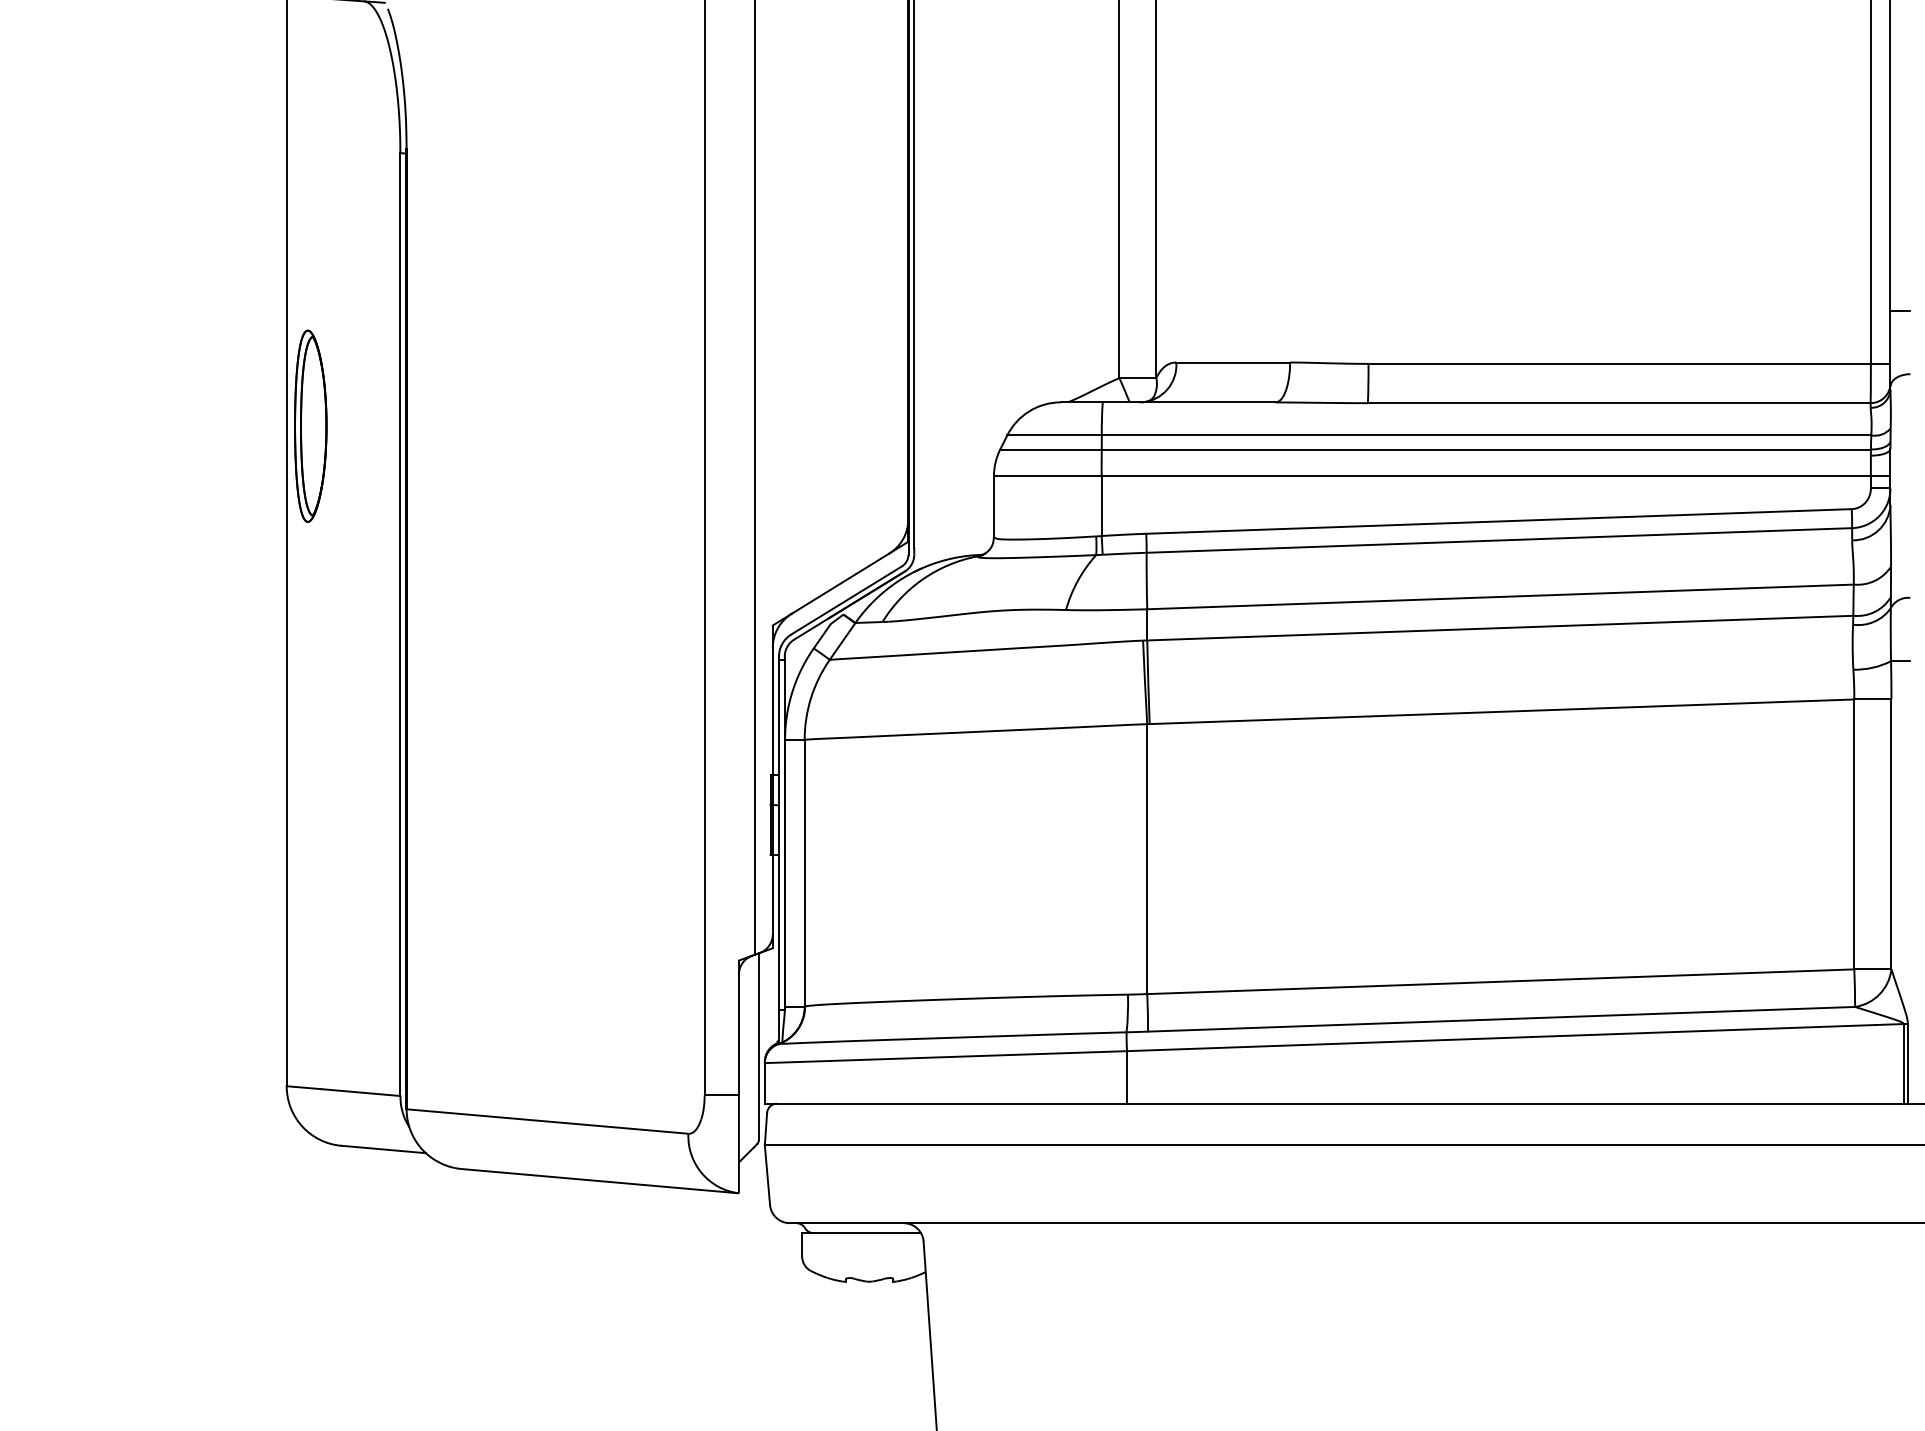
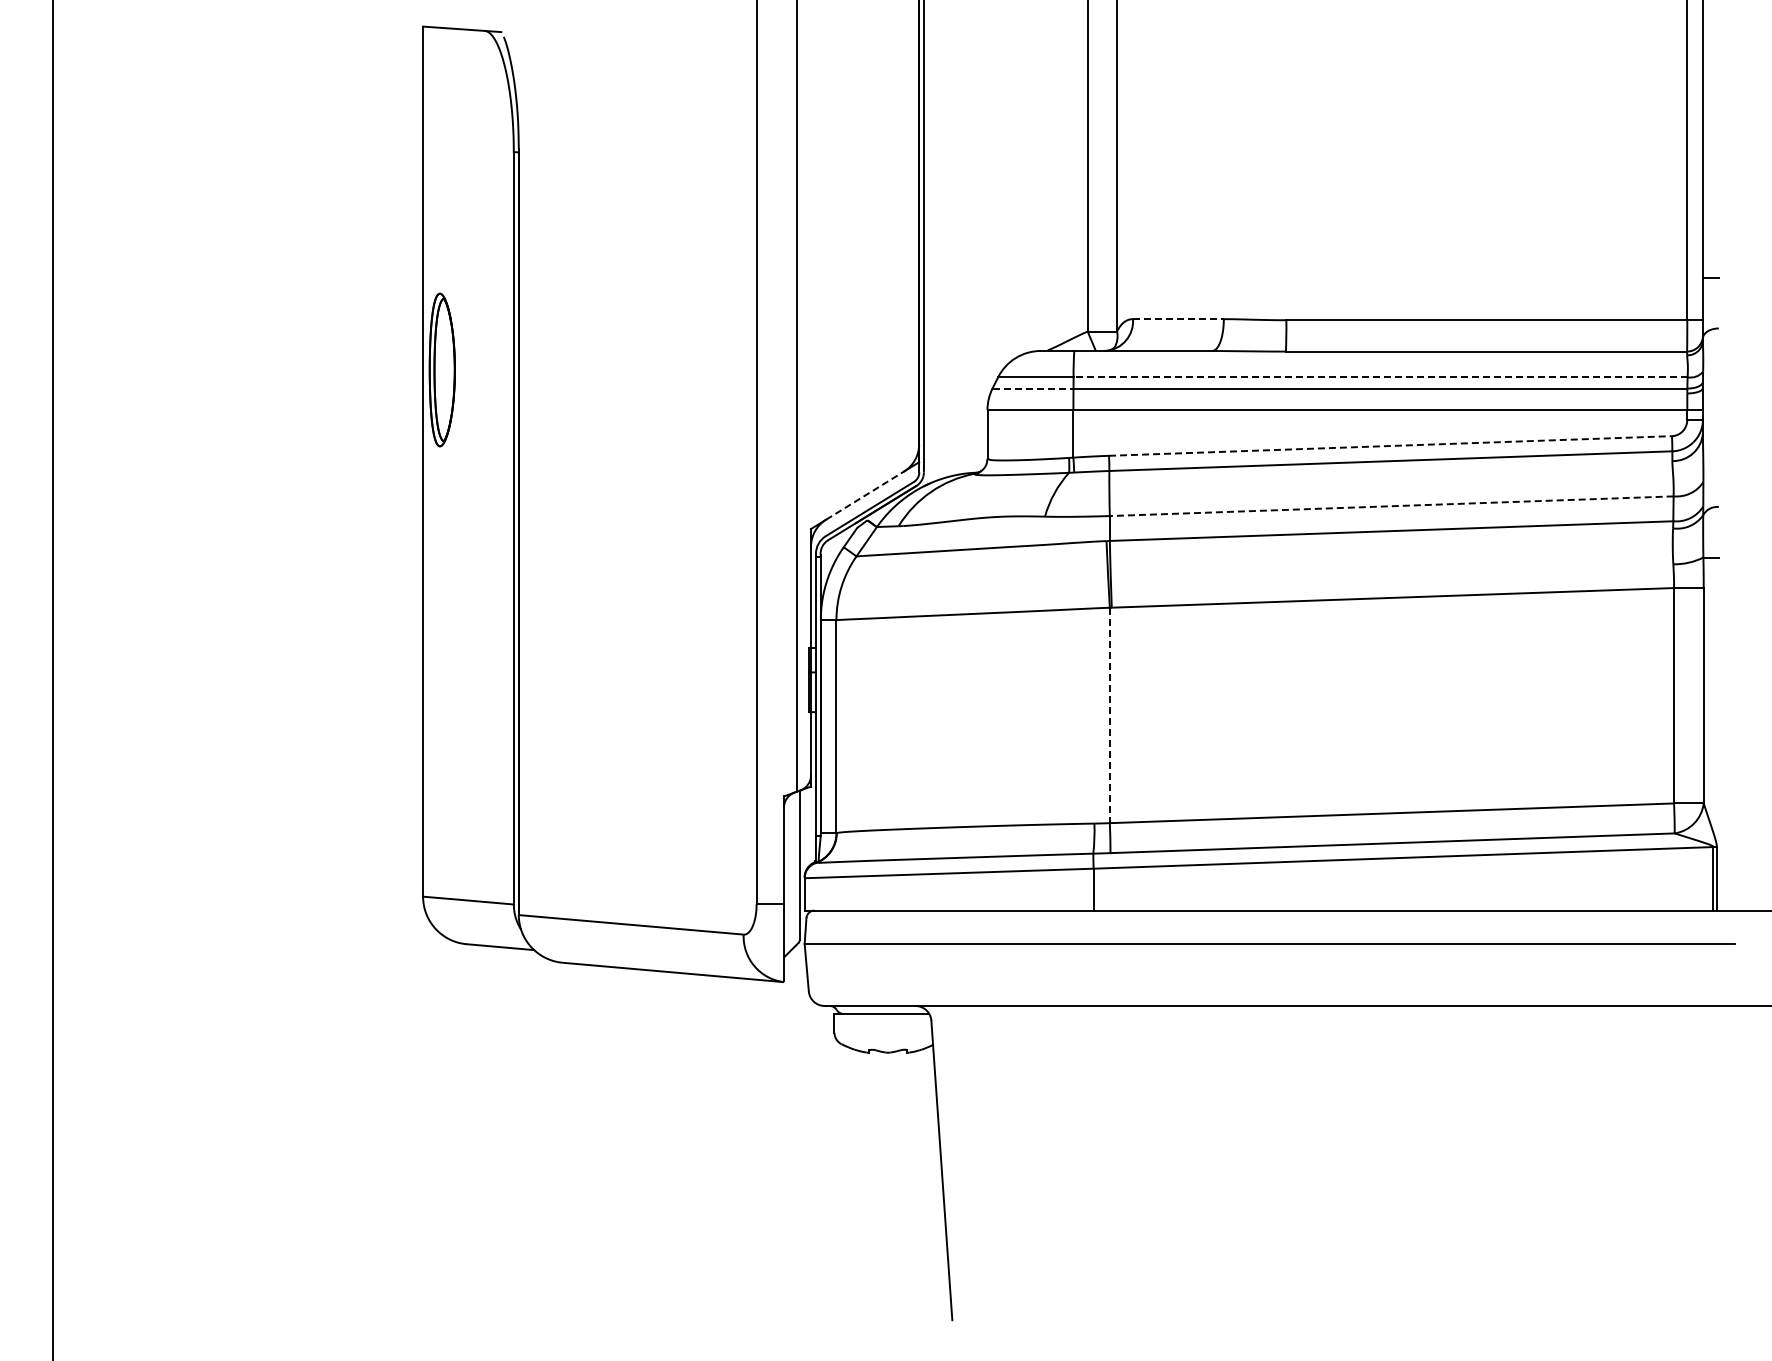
line: (1233, 362) -> (1178, 319), solid -> dashed
line: (1486, 435) -> (1380, 377), solid -> dashed
line: (1051, 449) -> (1033, 388), solid -> dashed
line: (1498, 522) -> (1390, 446), solid -> dashed
line: (841, 583) -> (865, 495), solid -> dashed
line: (1500, 597) -> (1391, 506), solid -> dashed
line: (1146, 859) -> (1109, 715), solid -> dashed

